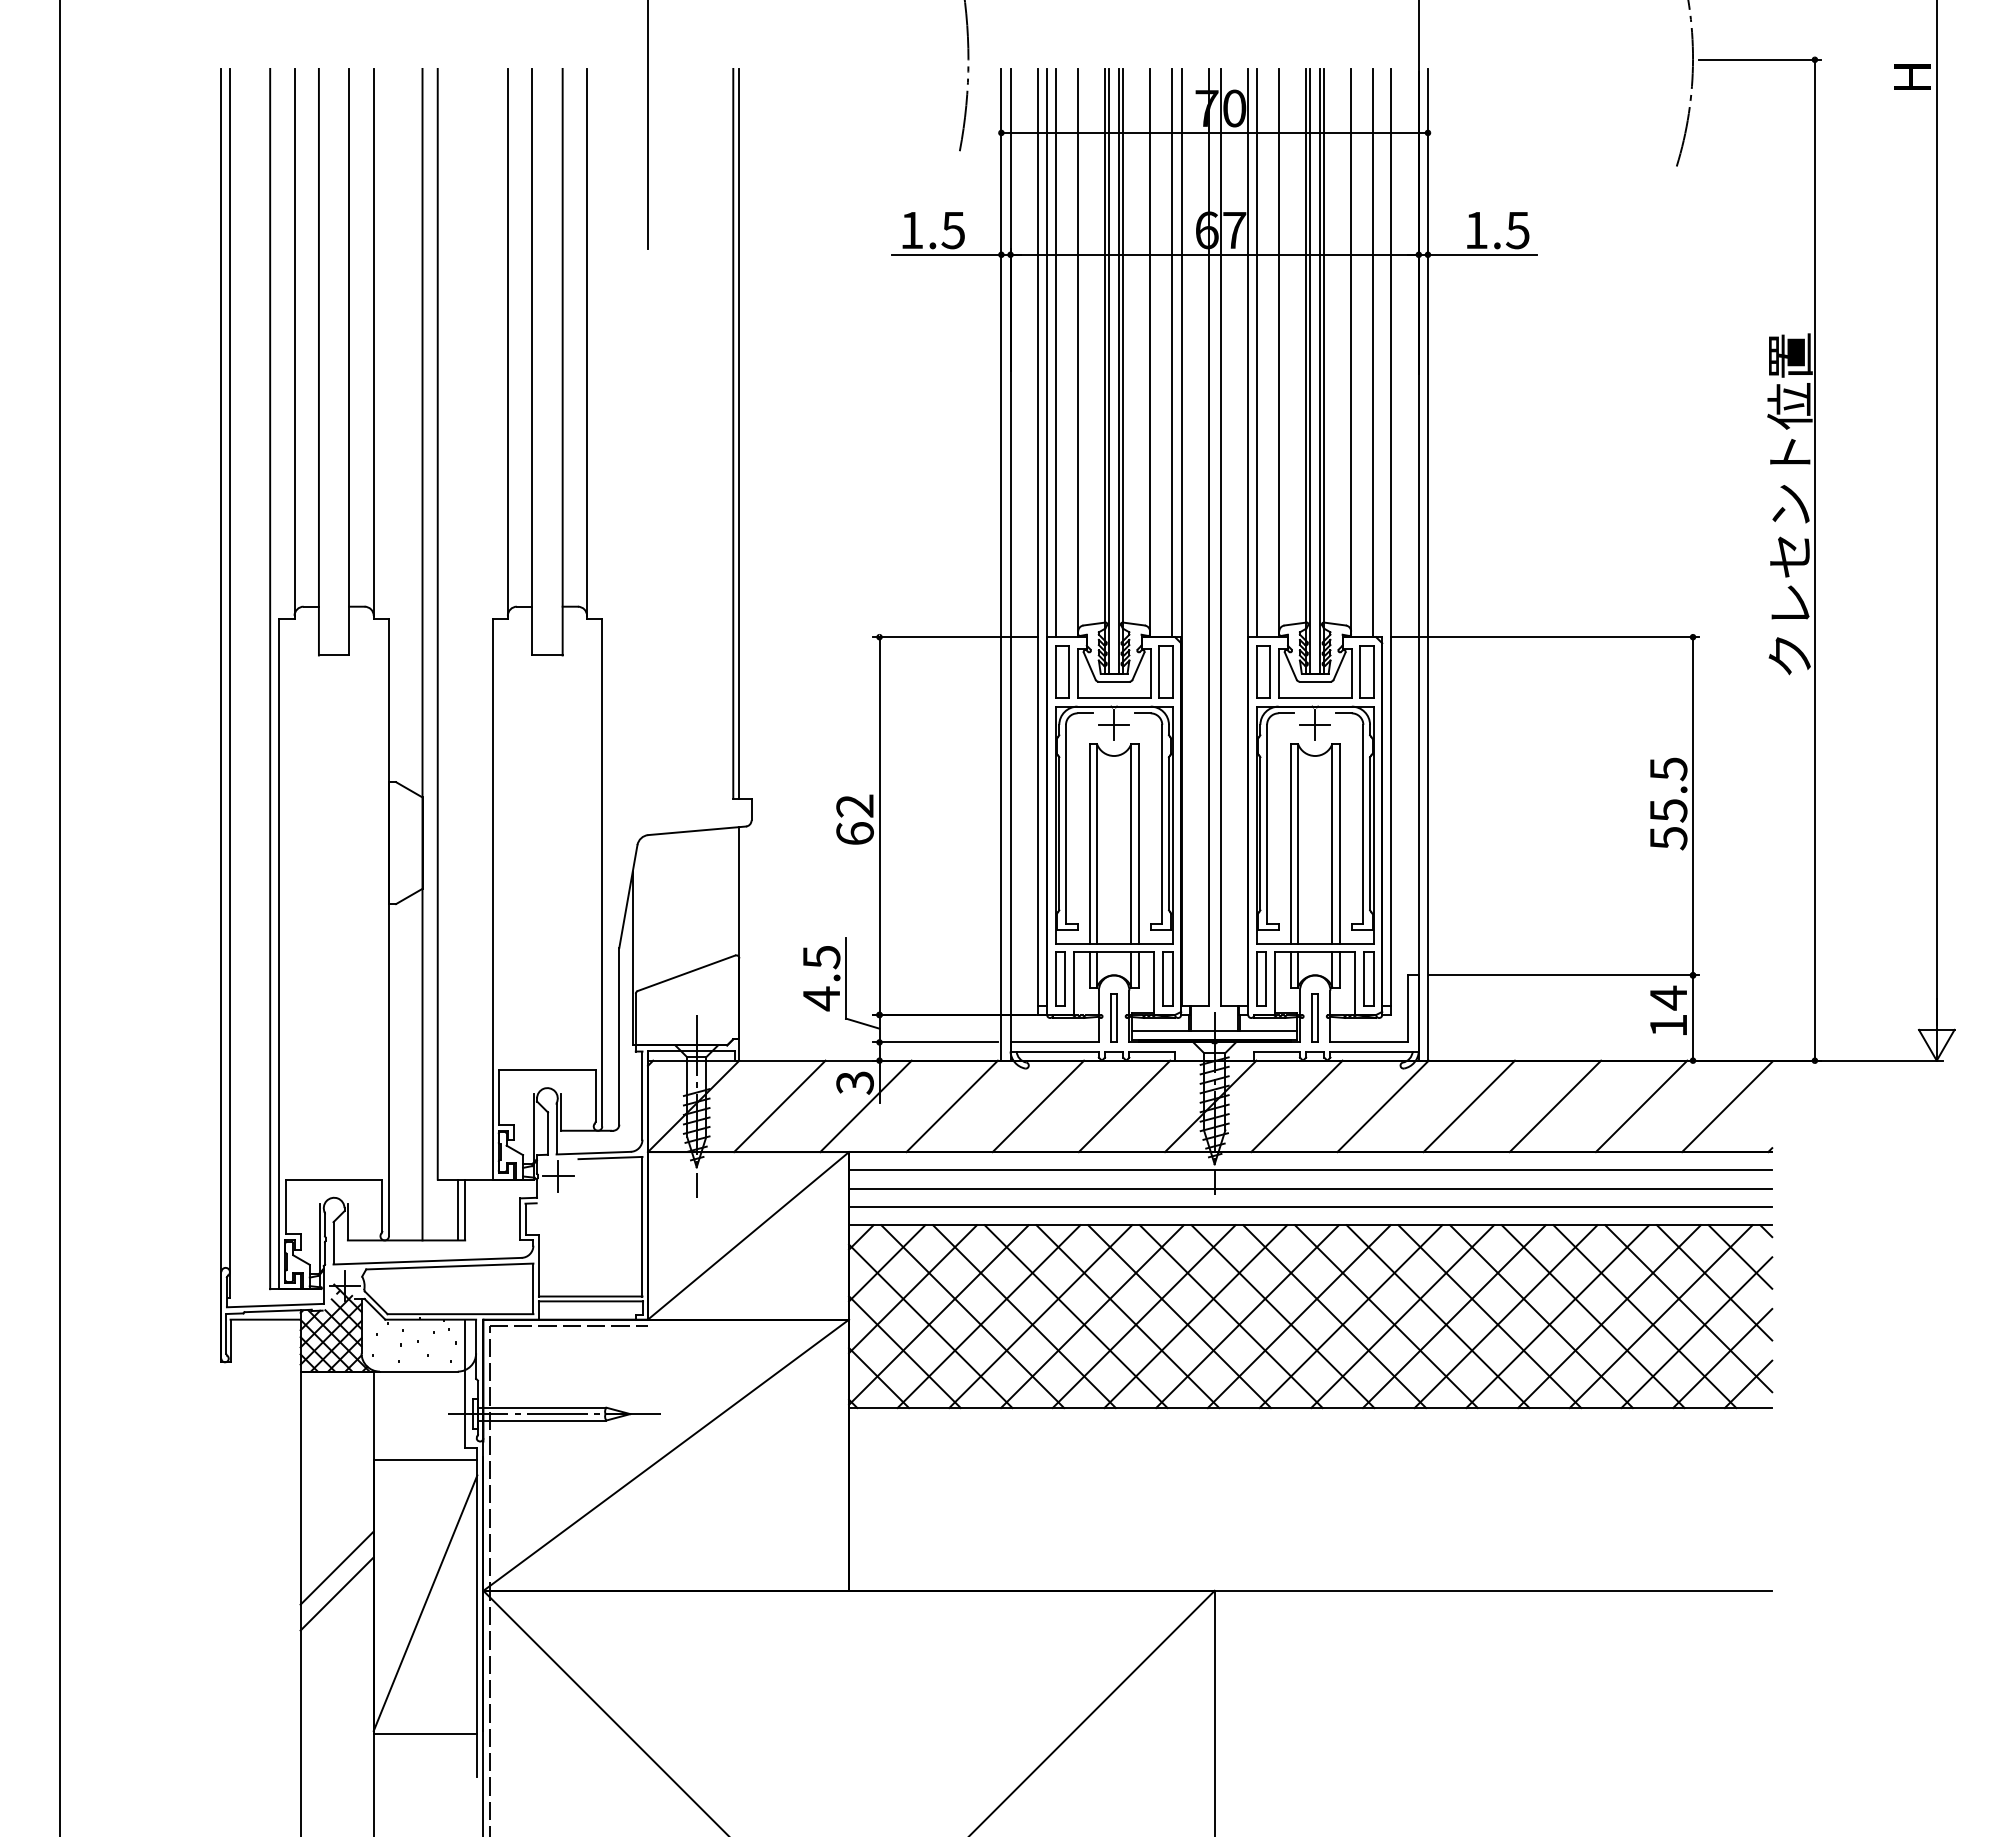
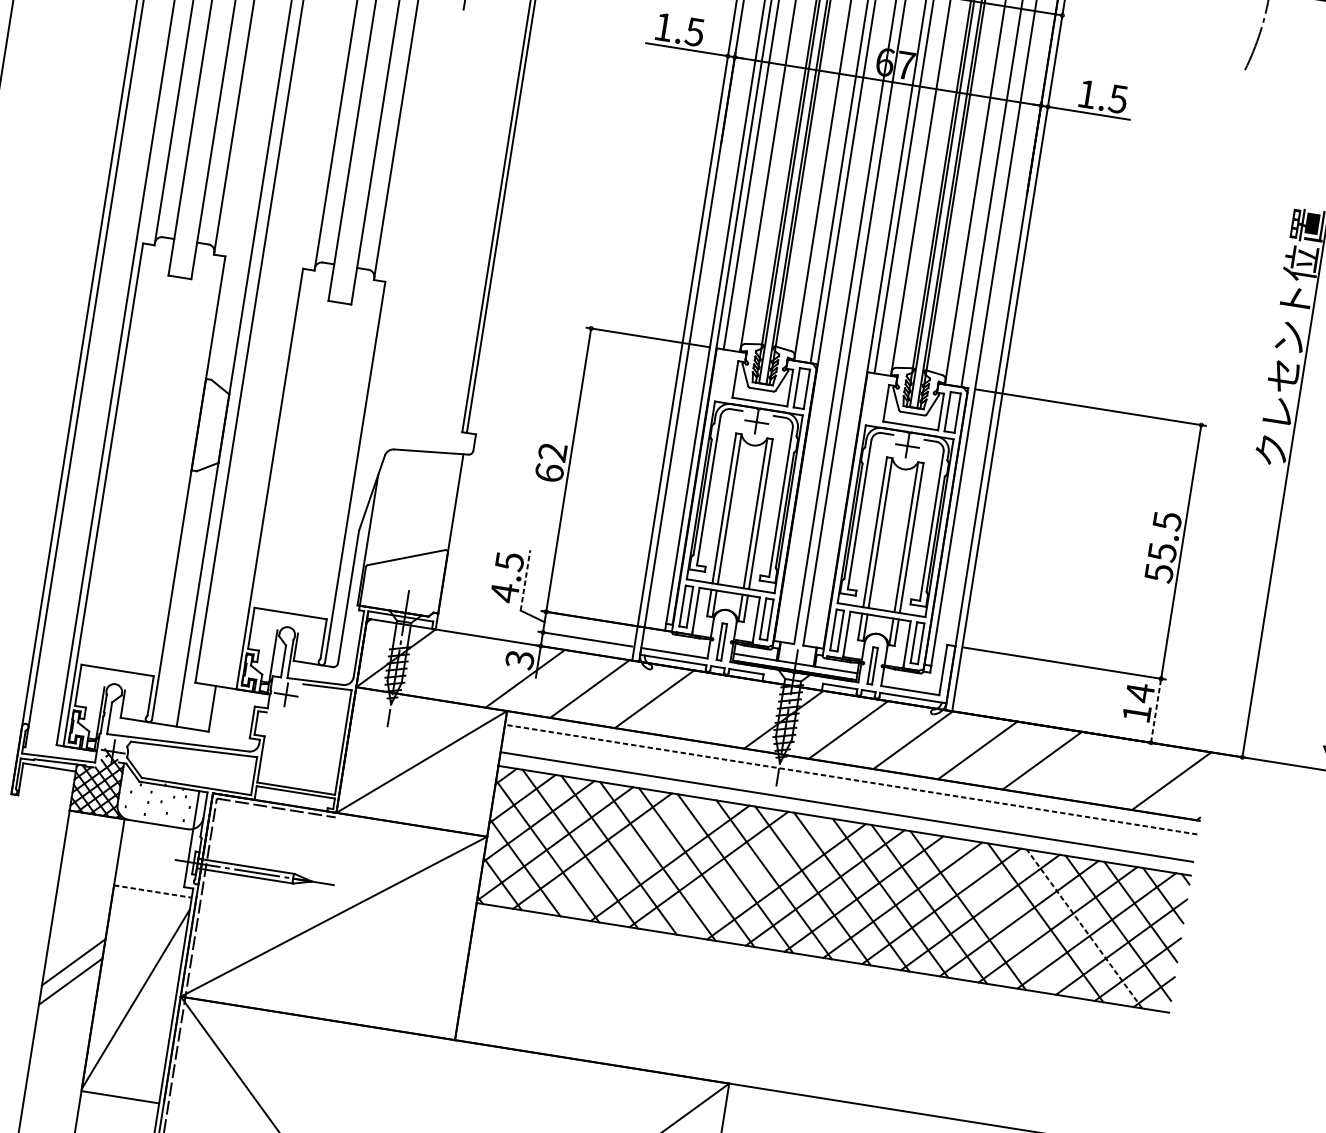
part: (1062, 671) -> (724, 375), removed
part: (1263, 671) -> (875, 399), removed
line: (846, 977) -> (525, 579), solid -> dashed
line: (1693, 1018) -> (1156, 711), solid -> dashed
line: (779, 1106) -> (460, 668), removed
line: (1124, 1106) -> (719, 709), removed
line: (1641, 1106) -> (1106, 771), removed
line: (1310, 1170) -> (851, 779), solid -> dashed
line: (1310, 1188) -> (848, 793), removed
line: (457, 1209) -> (206, 707), removed
line: (1040, 1316) -> (631, 857), removed
line: (1195, 1316) -> (747, 875), removed
line: (1541, 1316) -> (1006, 916), removed
line: (1644, 1316) -> (1084, 928), solid -> dashed
line: (425, 1459) -> (152, 891), solid -> dashed

